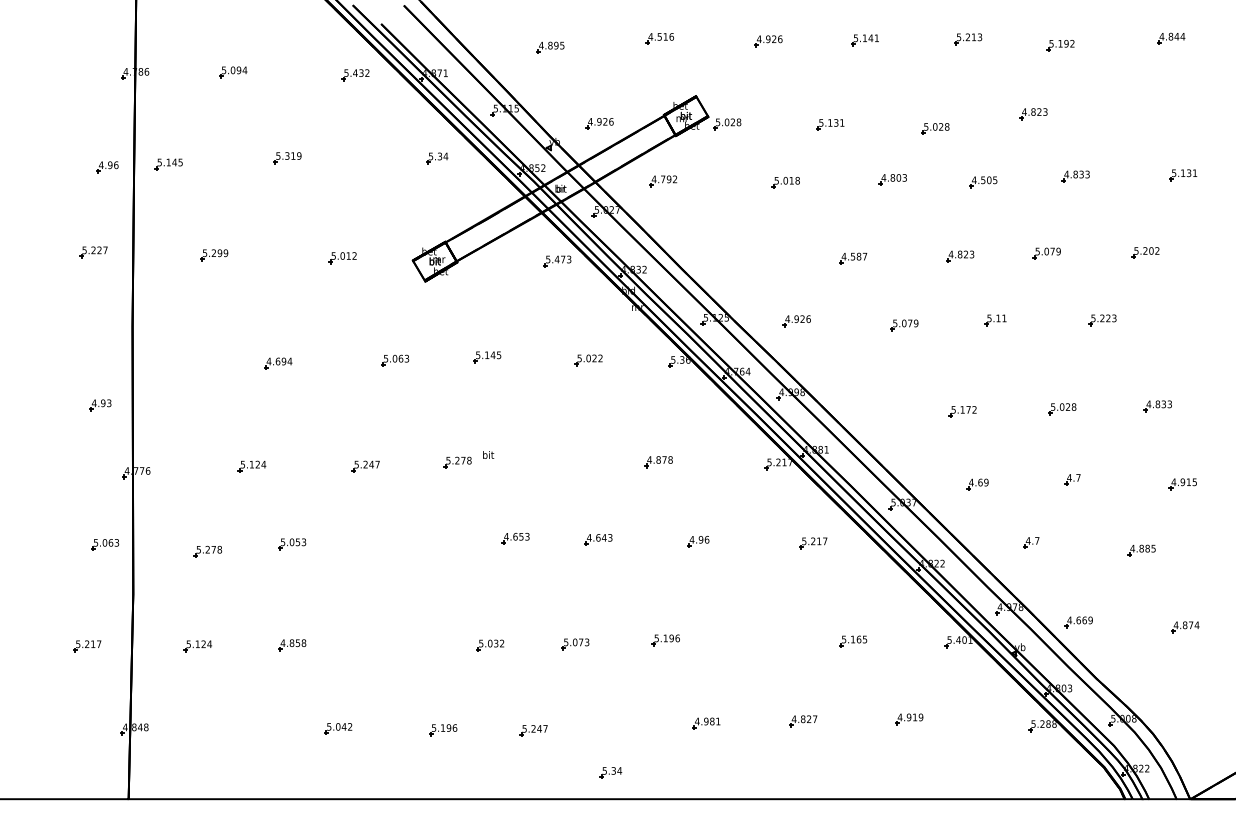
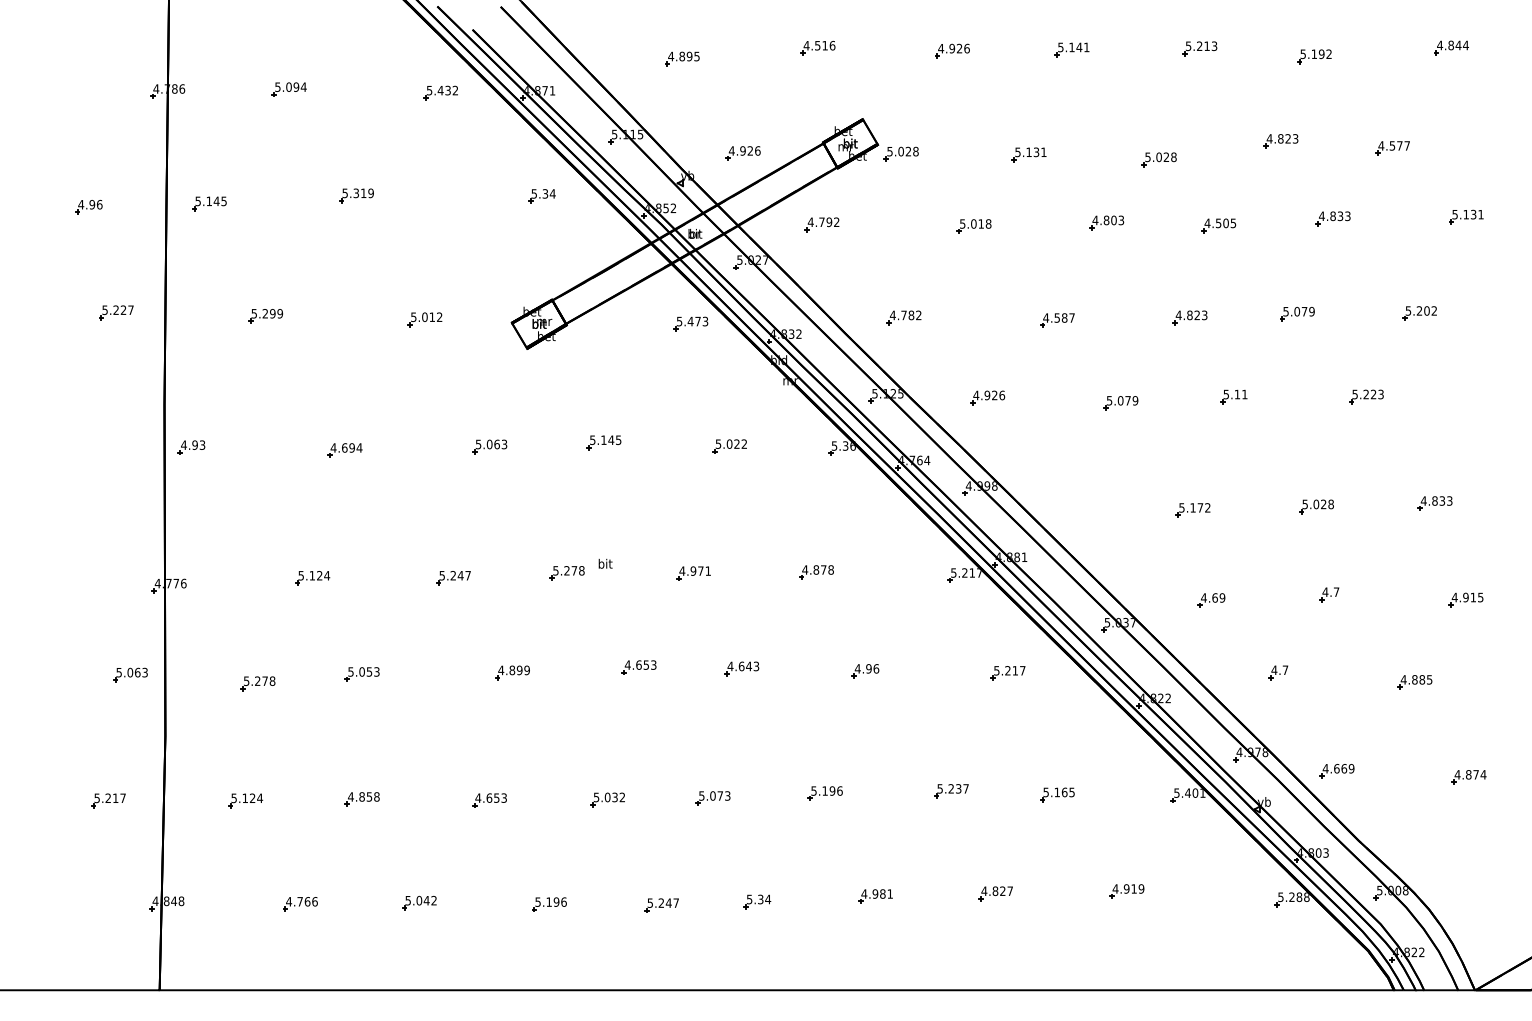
part: (1123, 119) -> (1392, 148), added
part: (107, 167) -> (88, 207), moved
part: (729, 256) -> (904, 317), added
part: (100, 405) -> (191, 447), moved
part: (559, 462) -> (693, 573), added
part: (413, 543) -> (512, 673), added
part: (767, 638) -> (951, 791), added
part: (394, 646) -> (489, 801), added
part: (242, 729) -> (300, 903), added
part: (610, 772) -> (756, 901), moved

